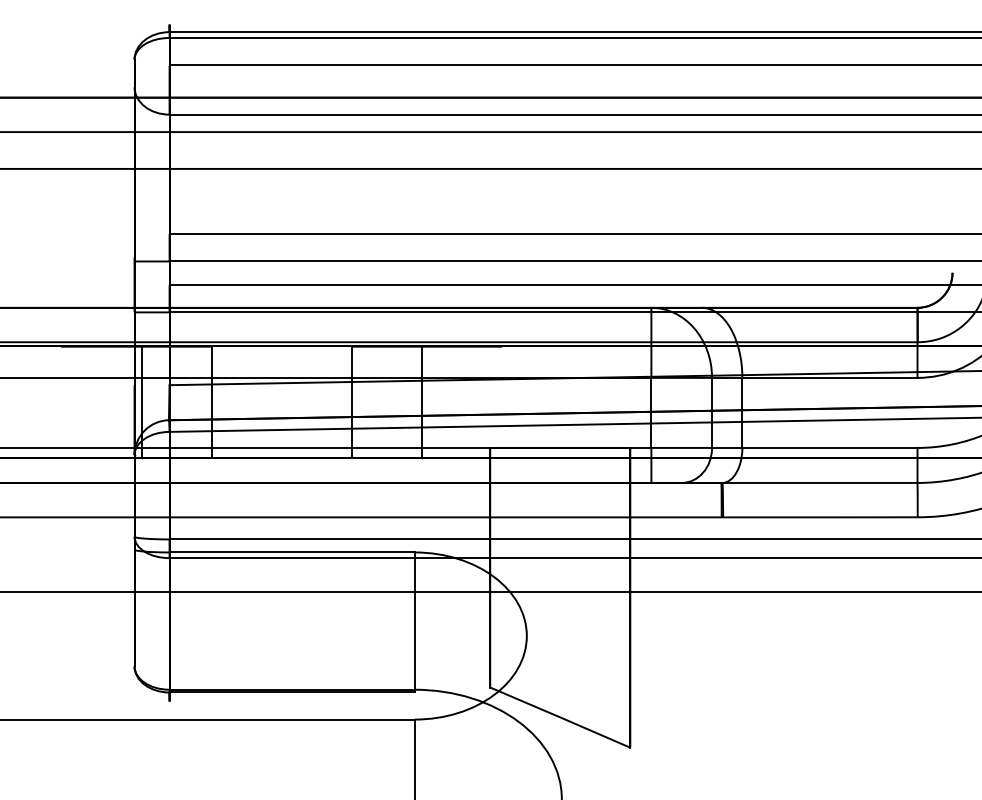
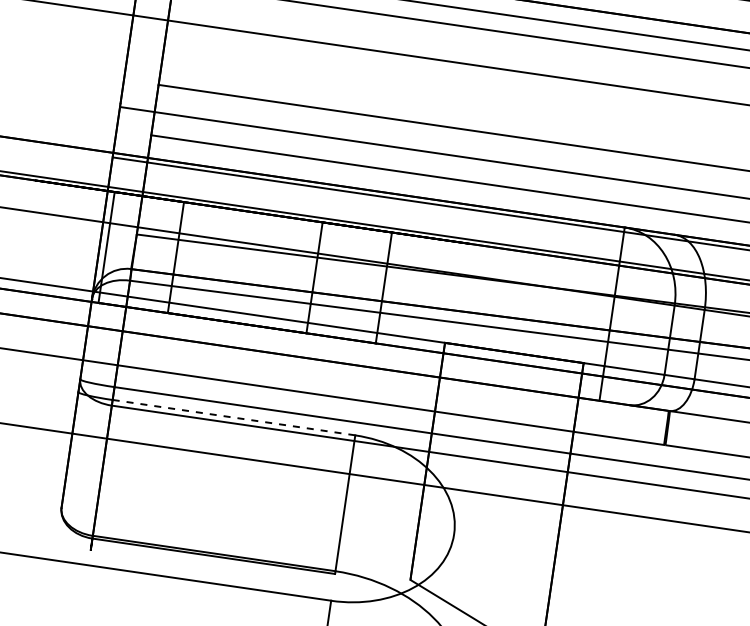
line: (292, 552) -> (234, 417), solid -> dashed

